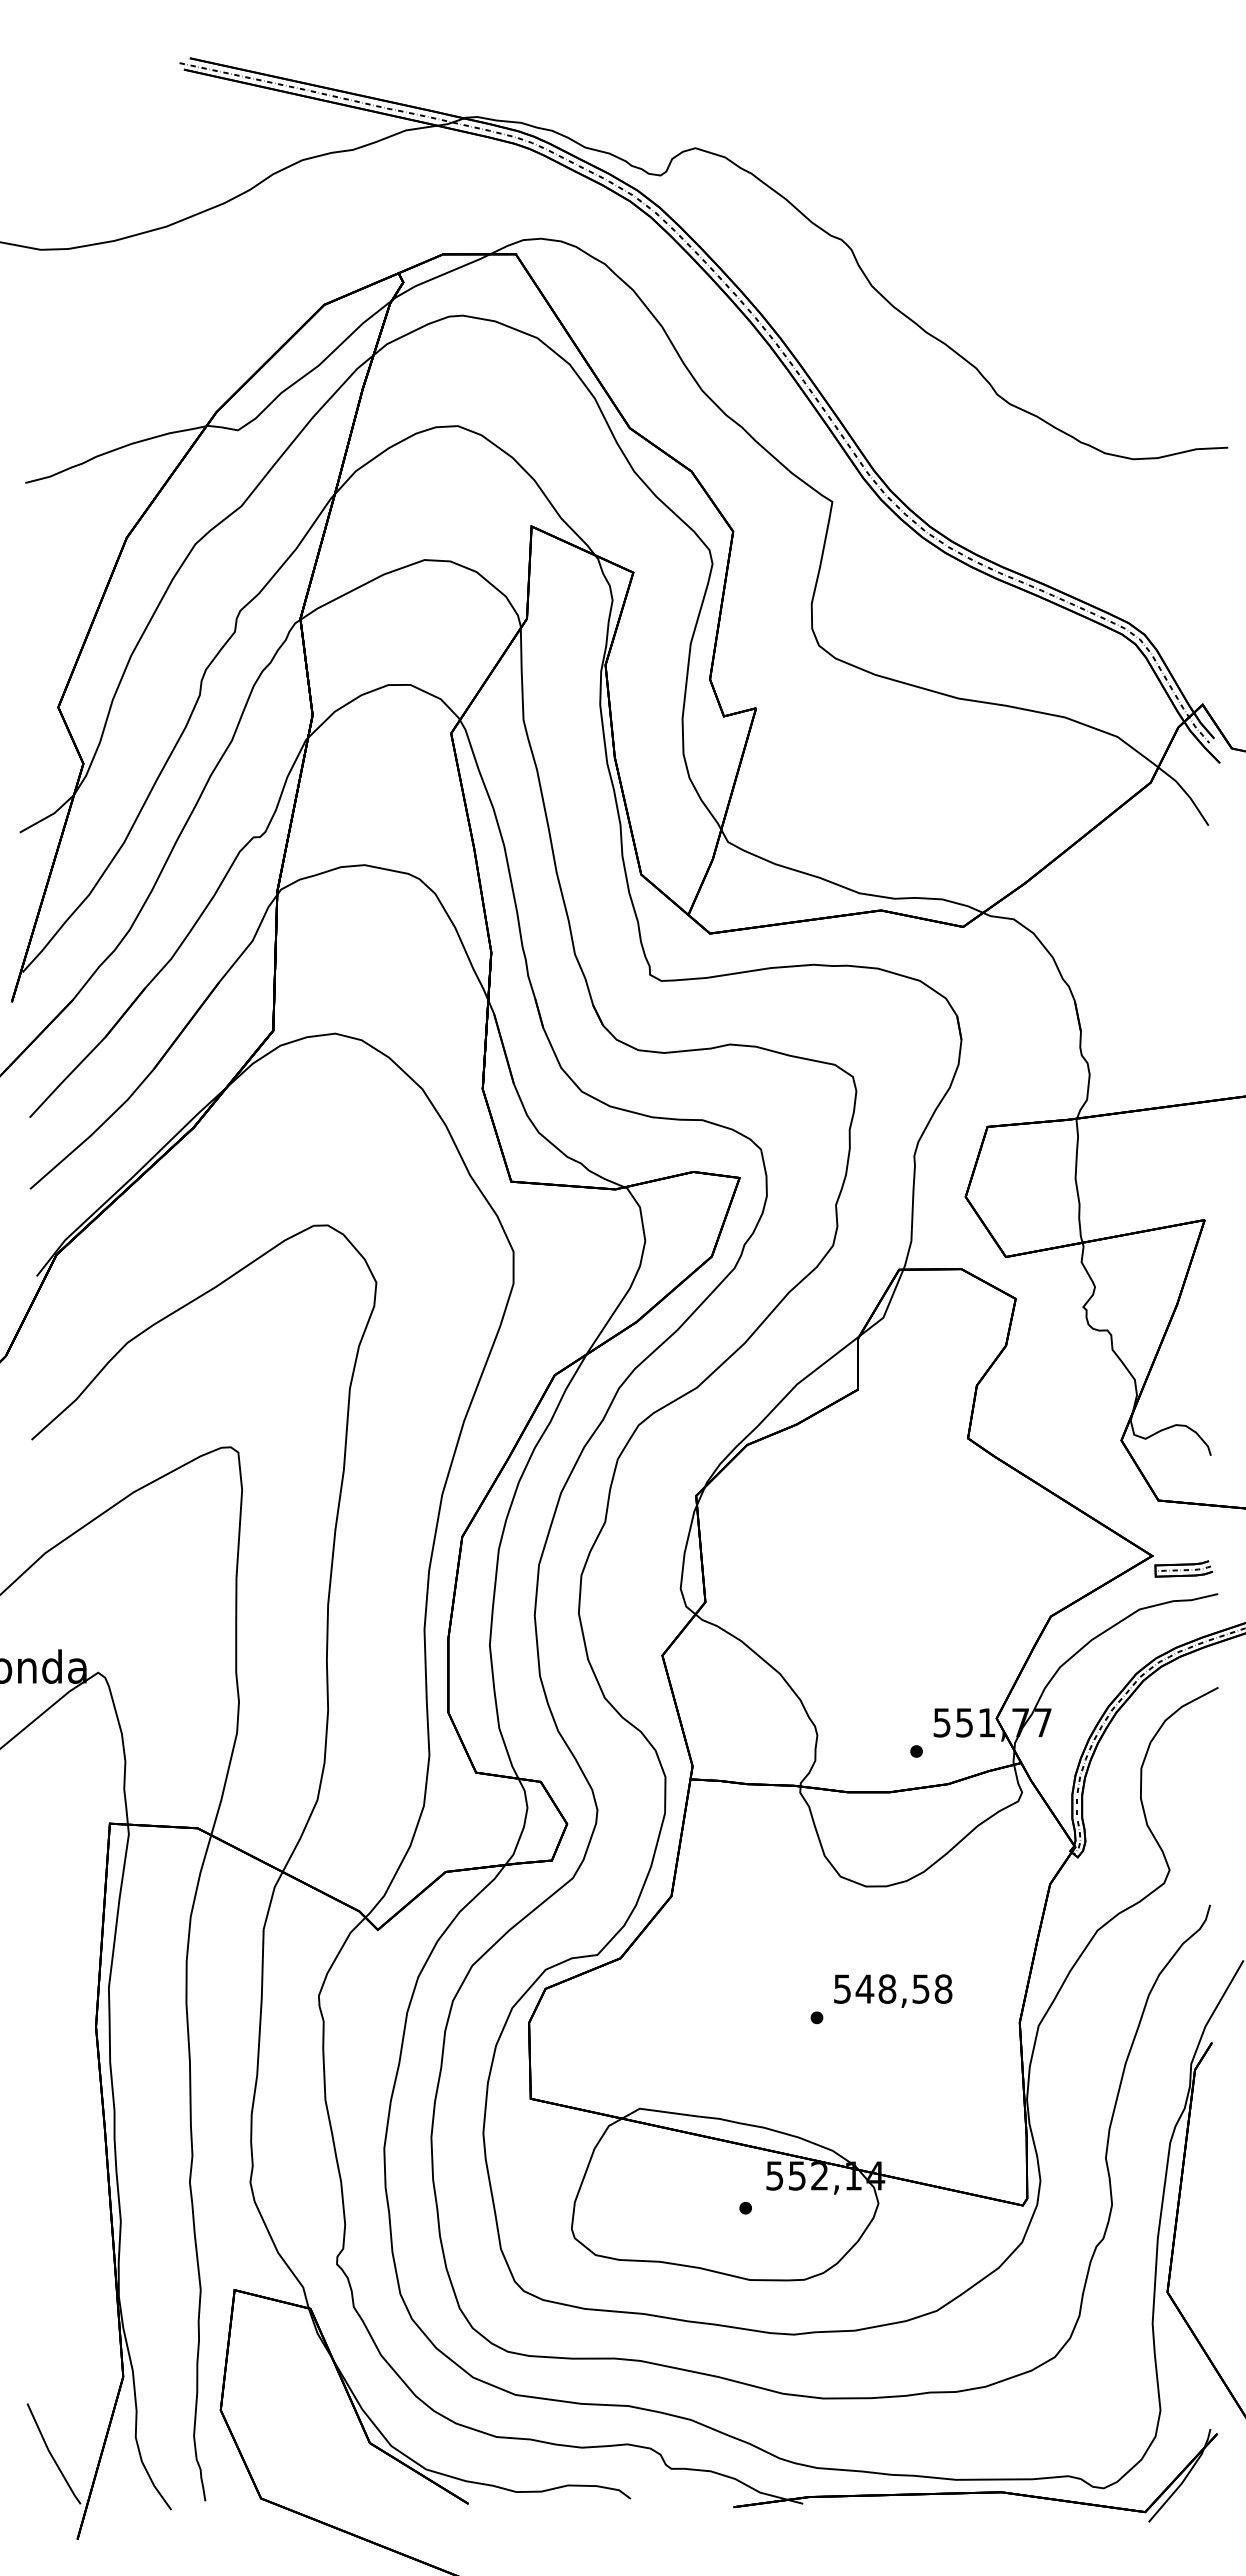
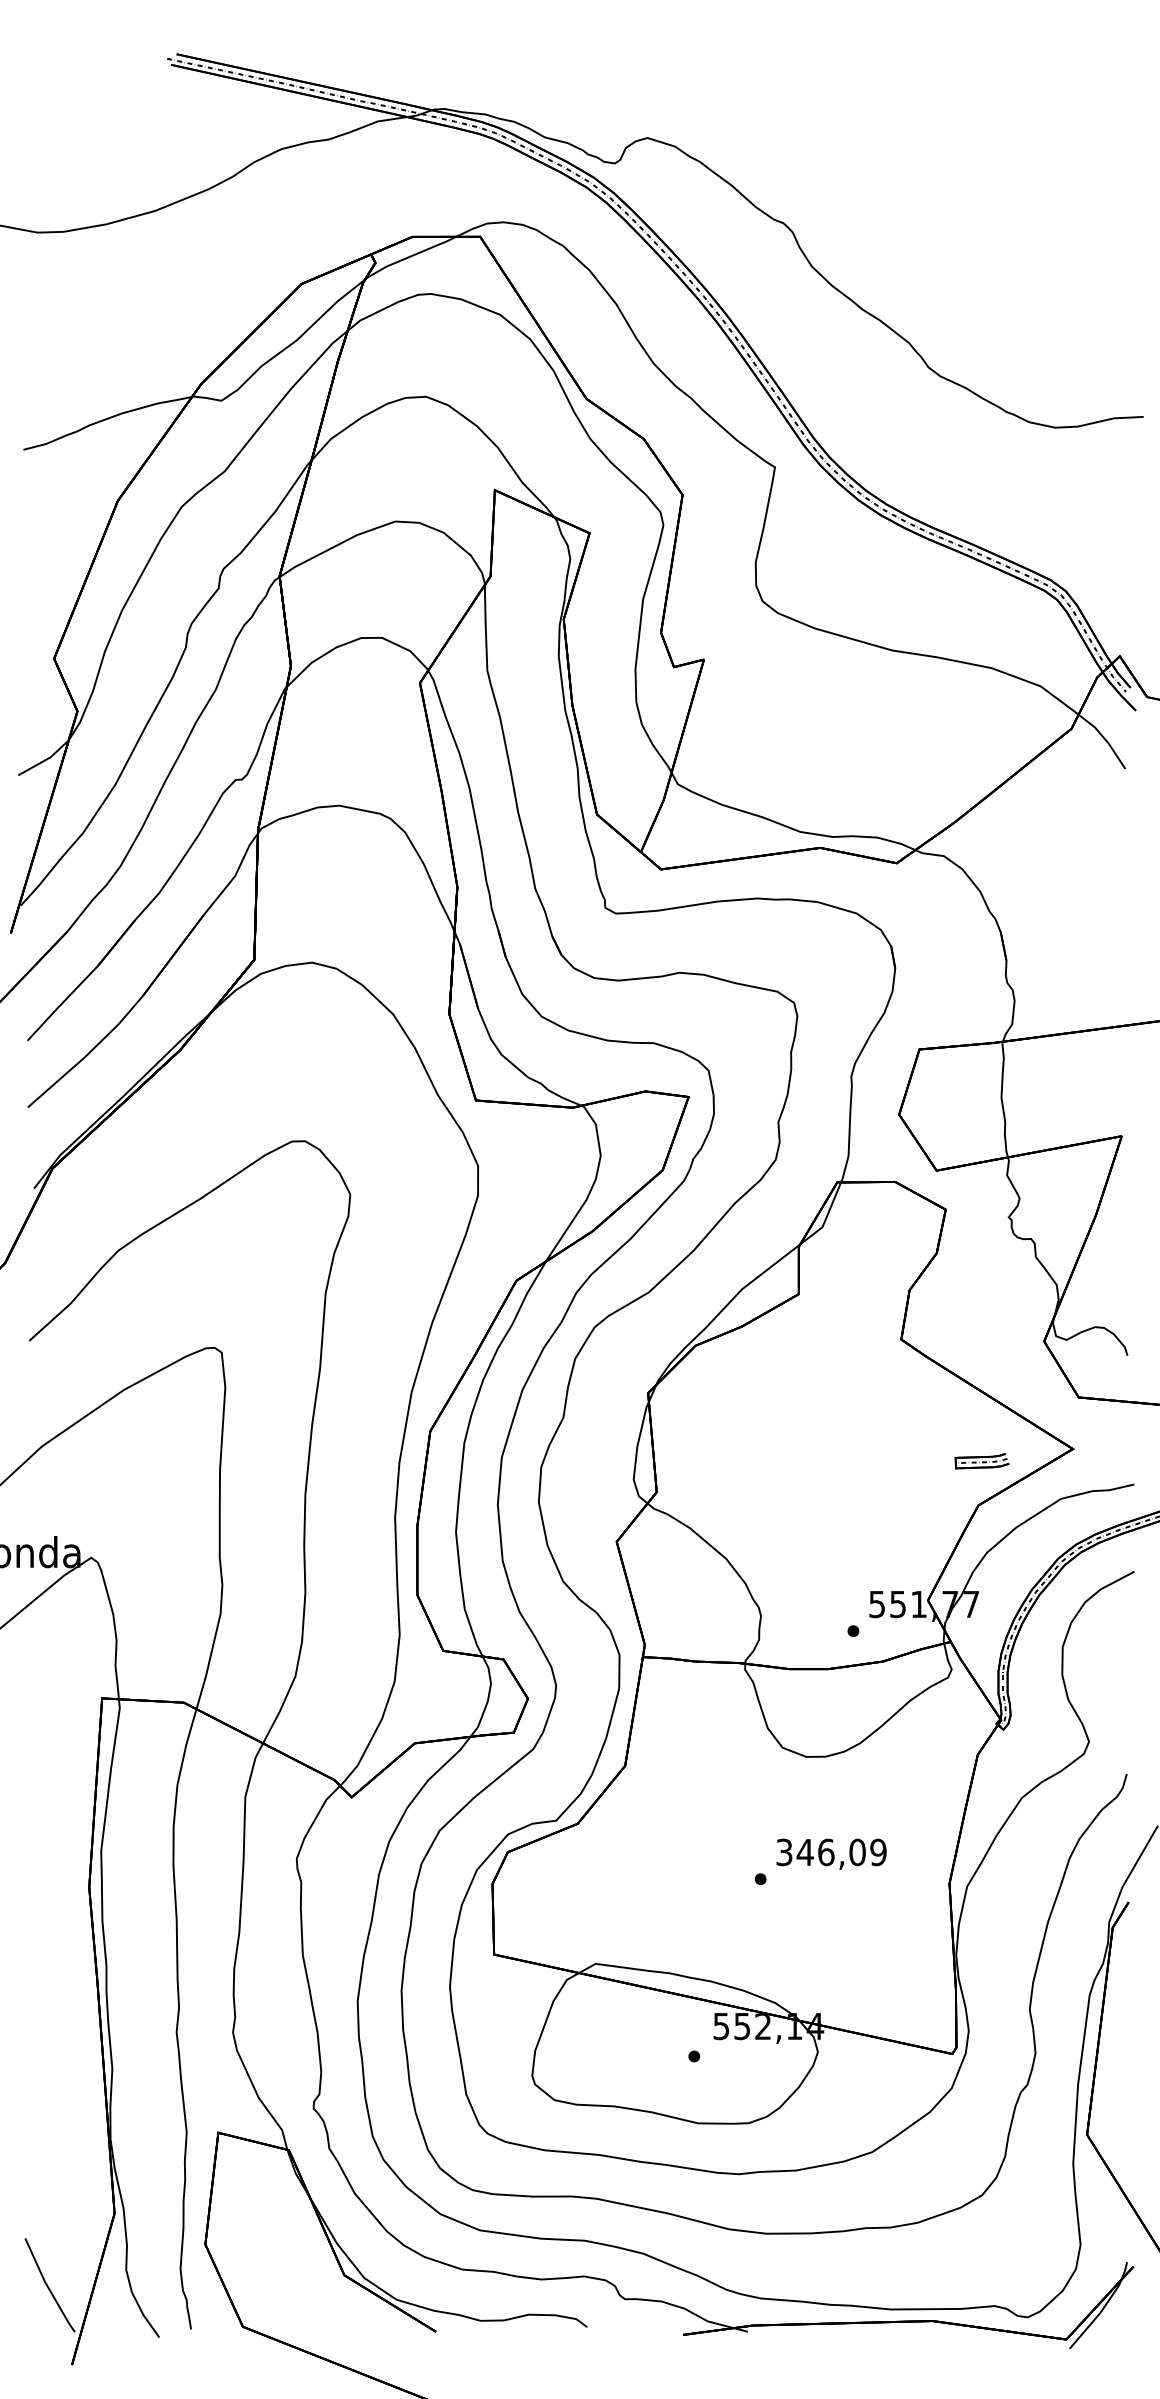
part: (1183, 1568) -> (981, 1460), moved
text: (893, 1988) -> (831, 1851), 548,58 -> 346,09

